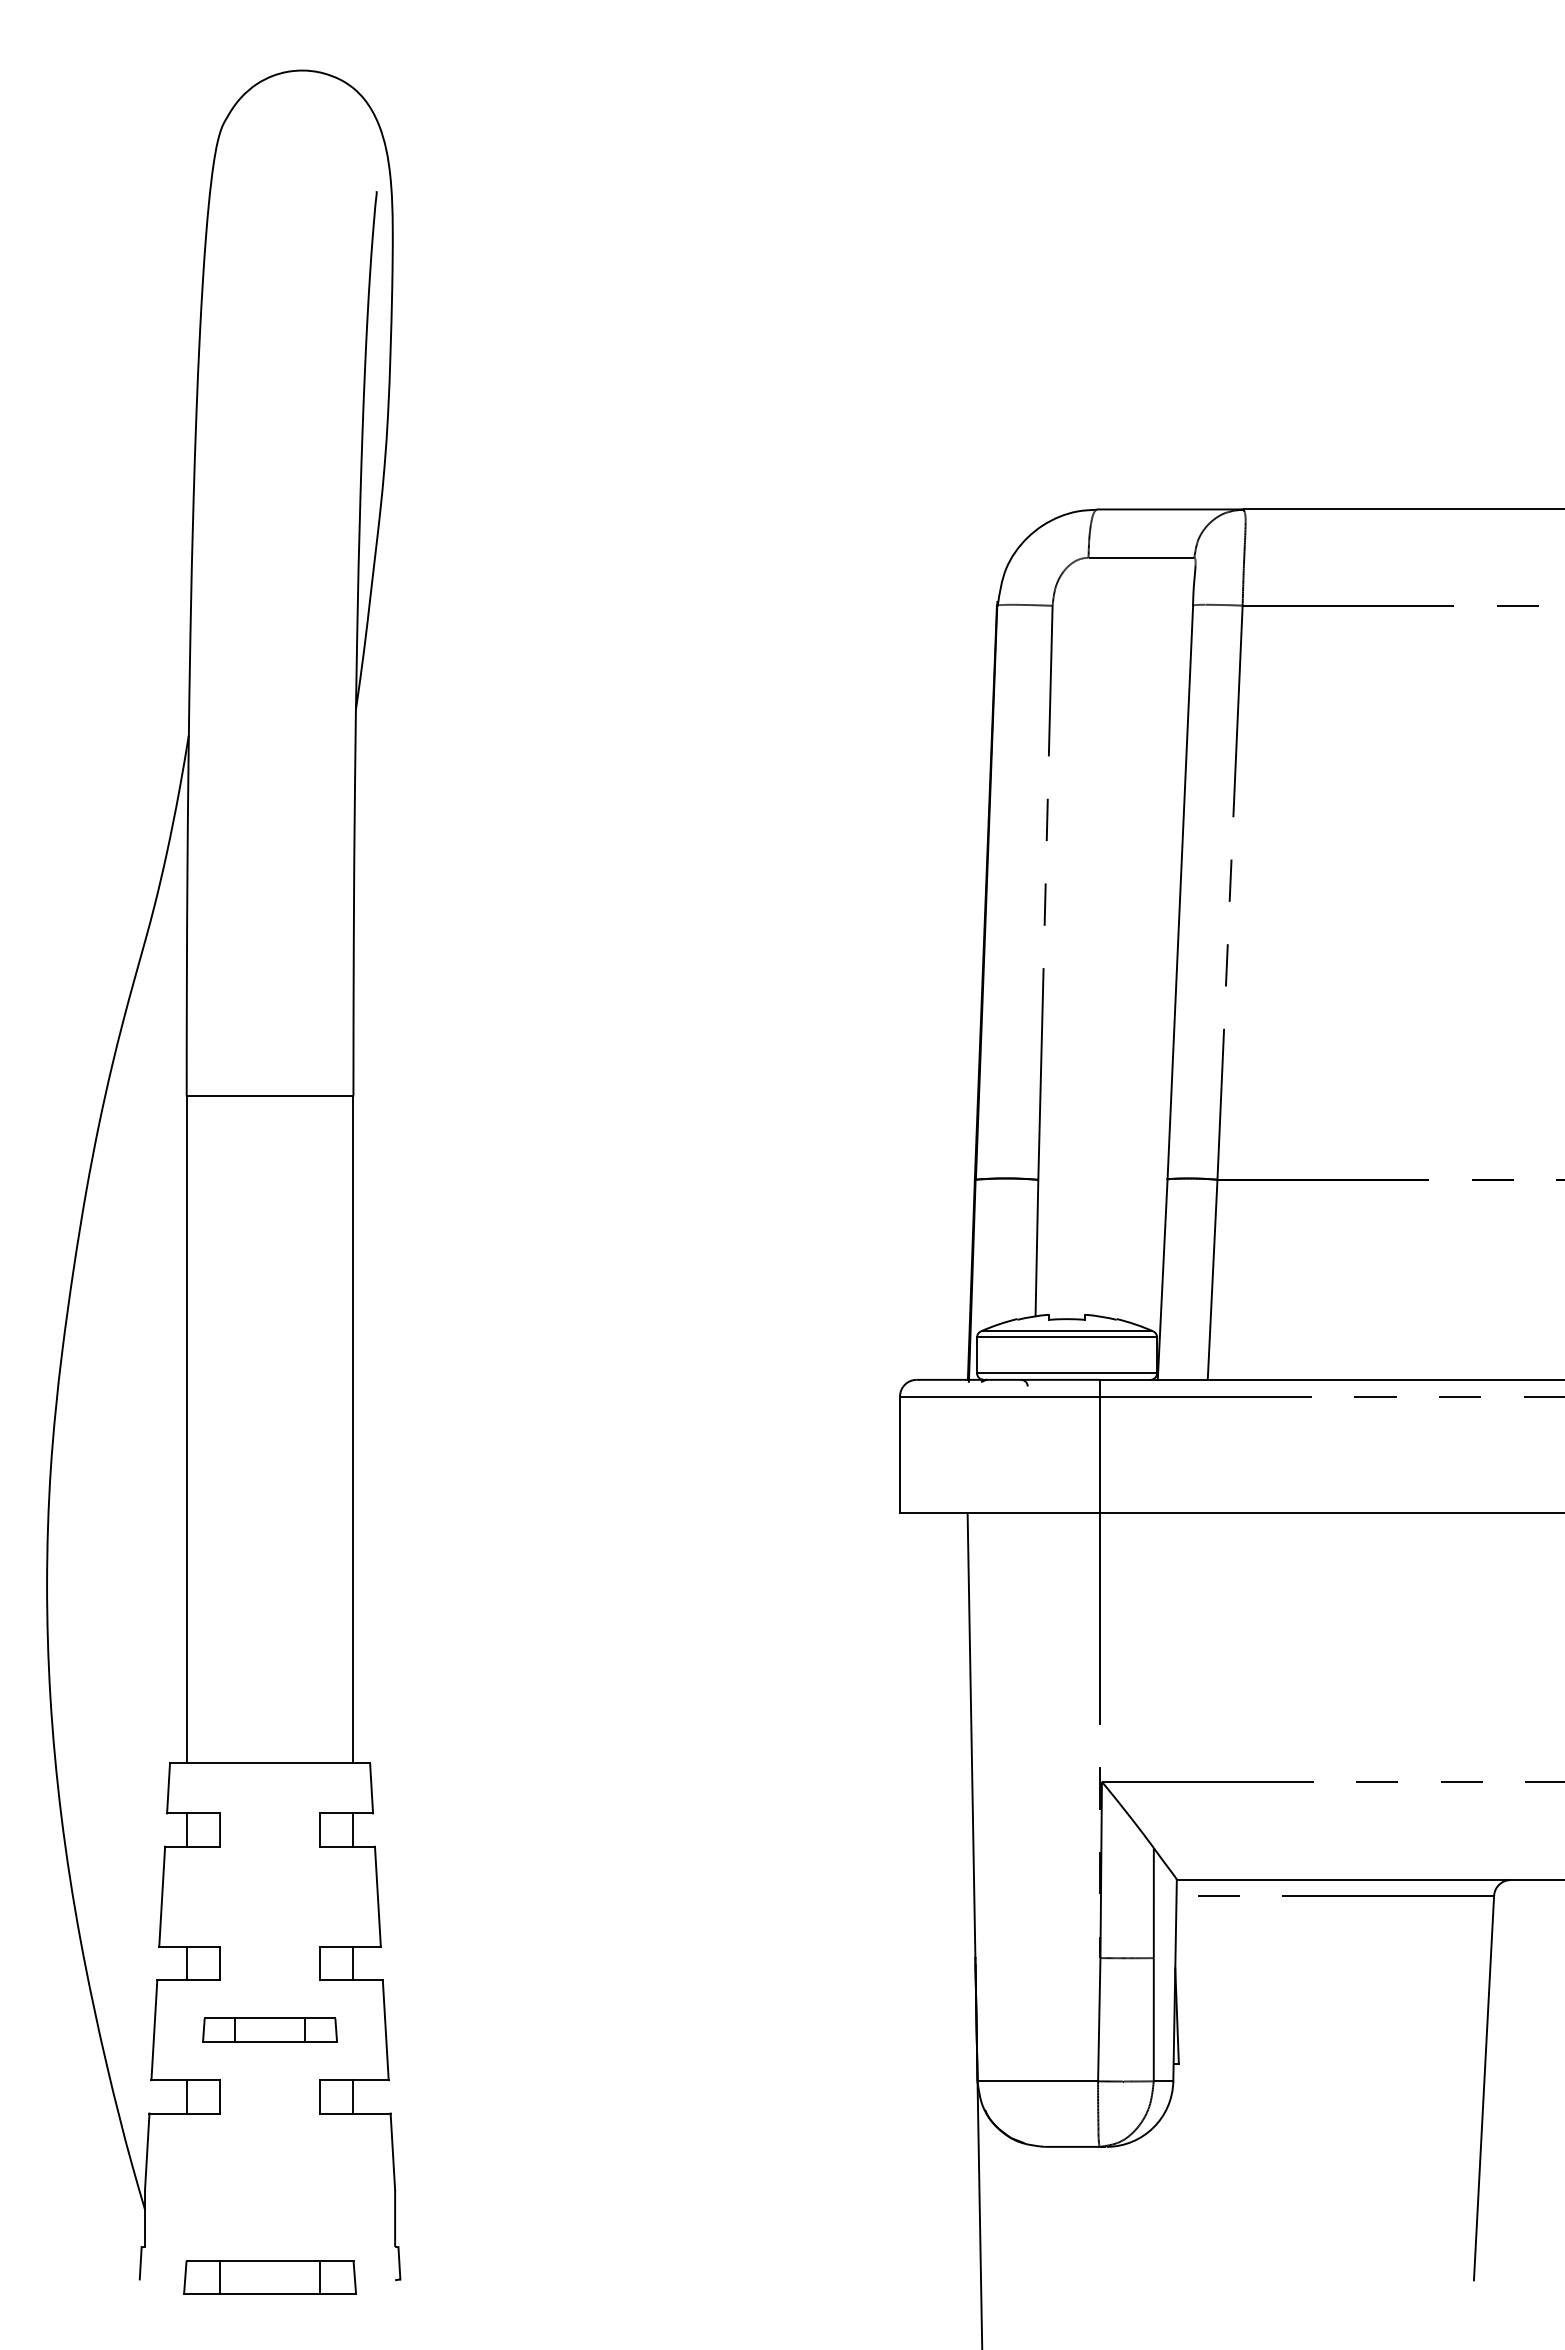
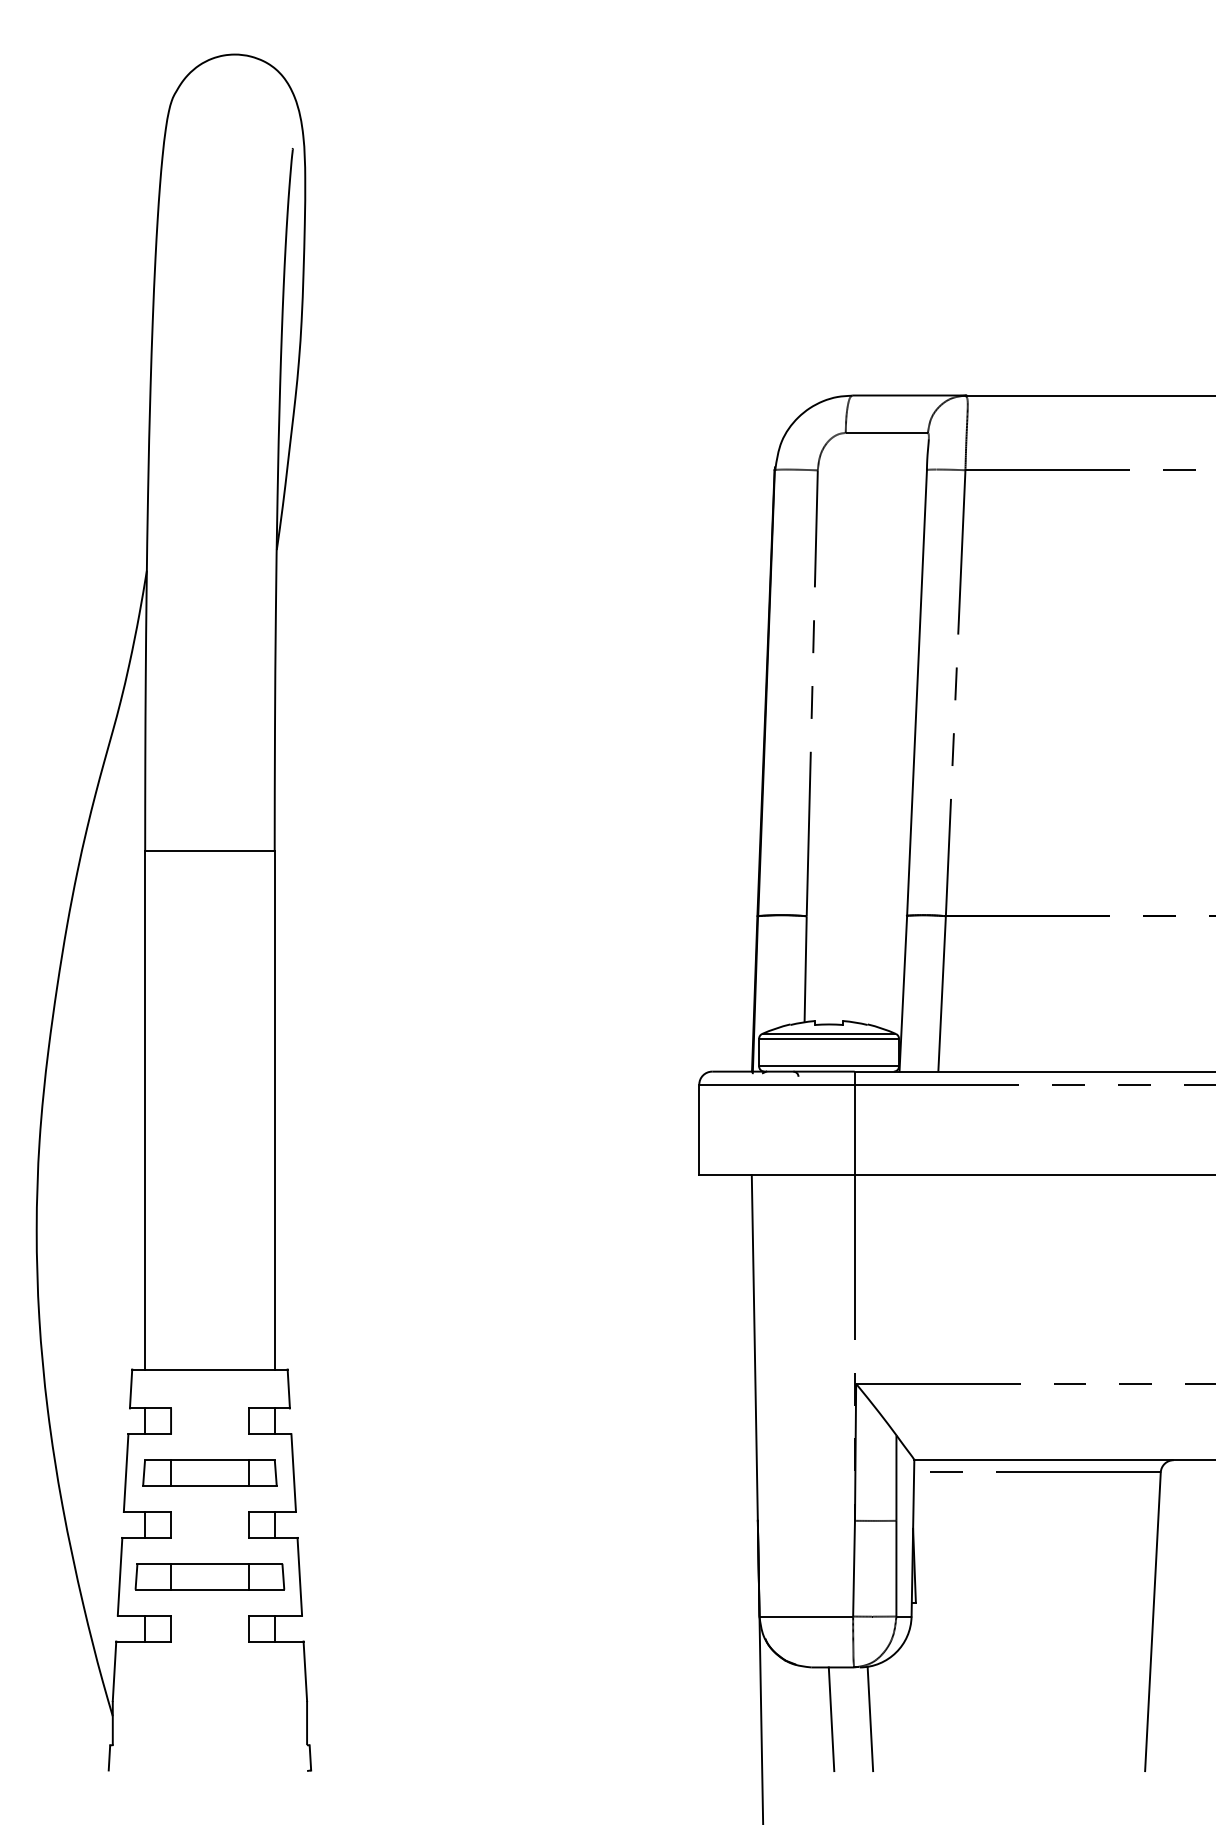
part: (269, 2029) -> (209, 1576), size x1.43
line: (1069, 2213) -> (830, 1719), added
line: (1119, 2213) -> (869, 1719), added
part: (269, 2277) -> (209, 1472), moved

